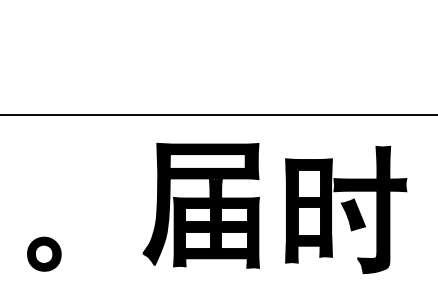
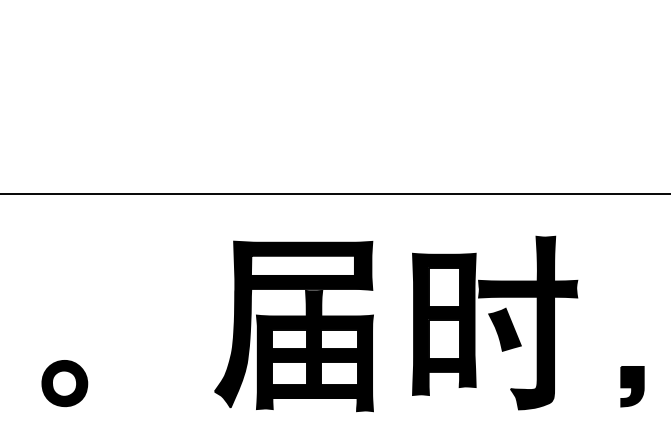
part: (200, 205) -> (293, 326), moved
part: (346, 209) -> (495, 322), moved

